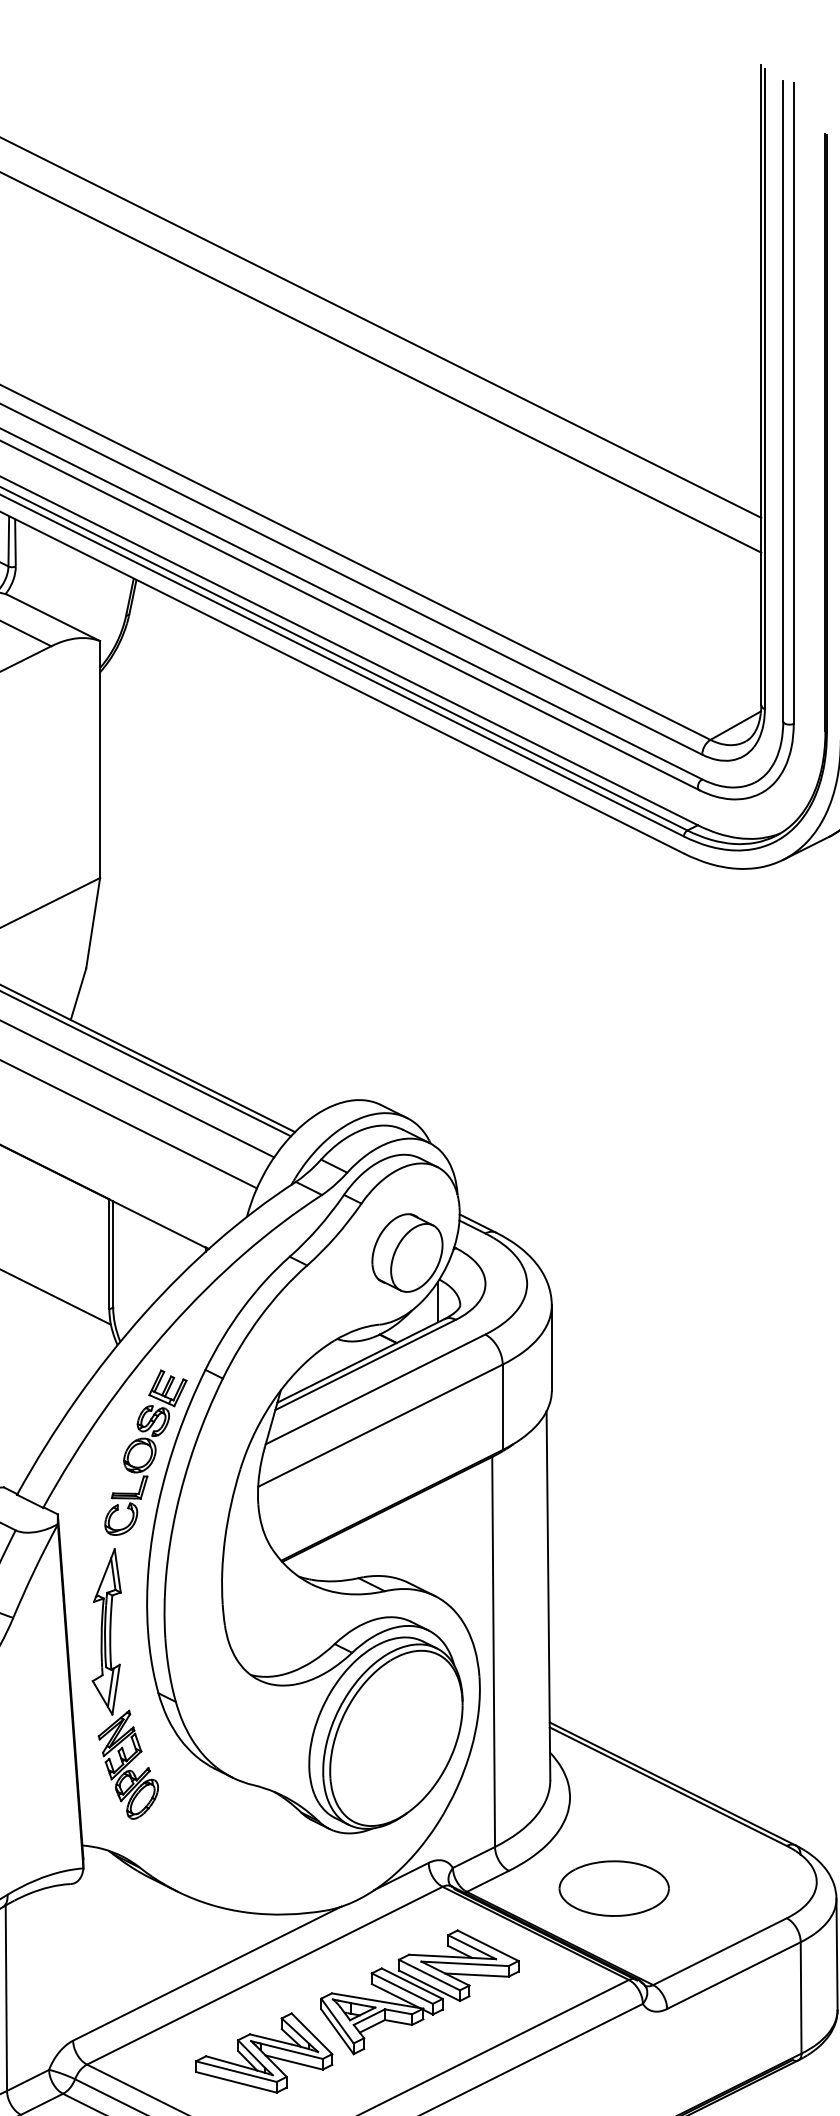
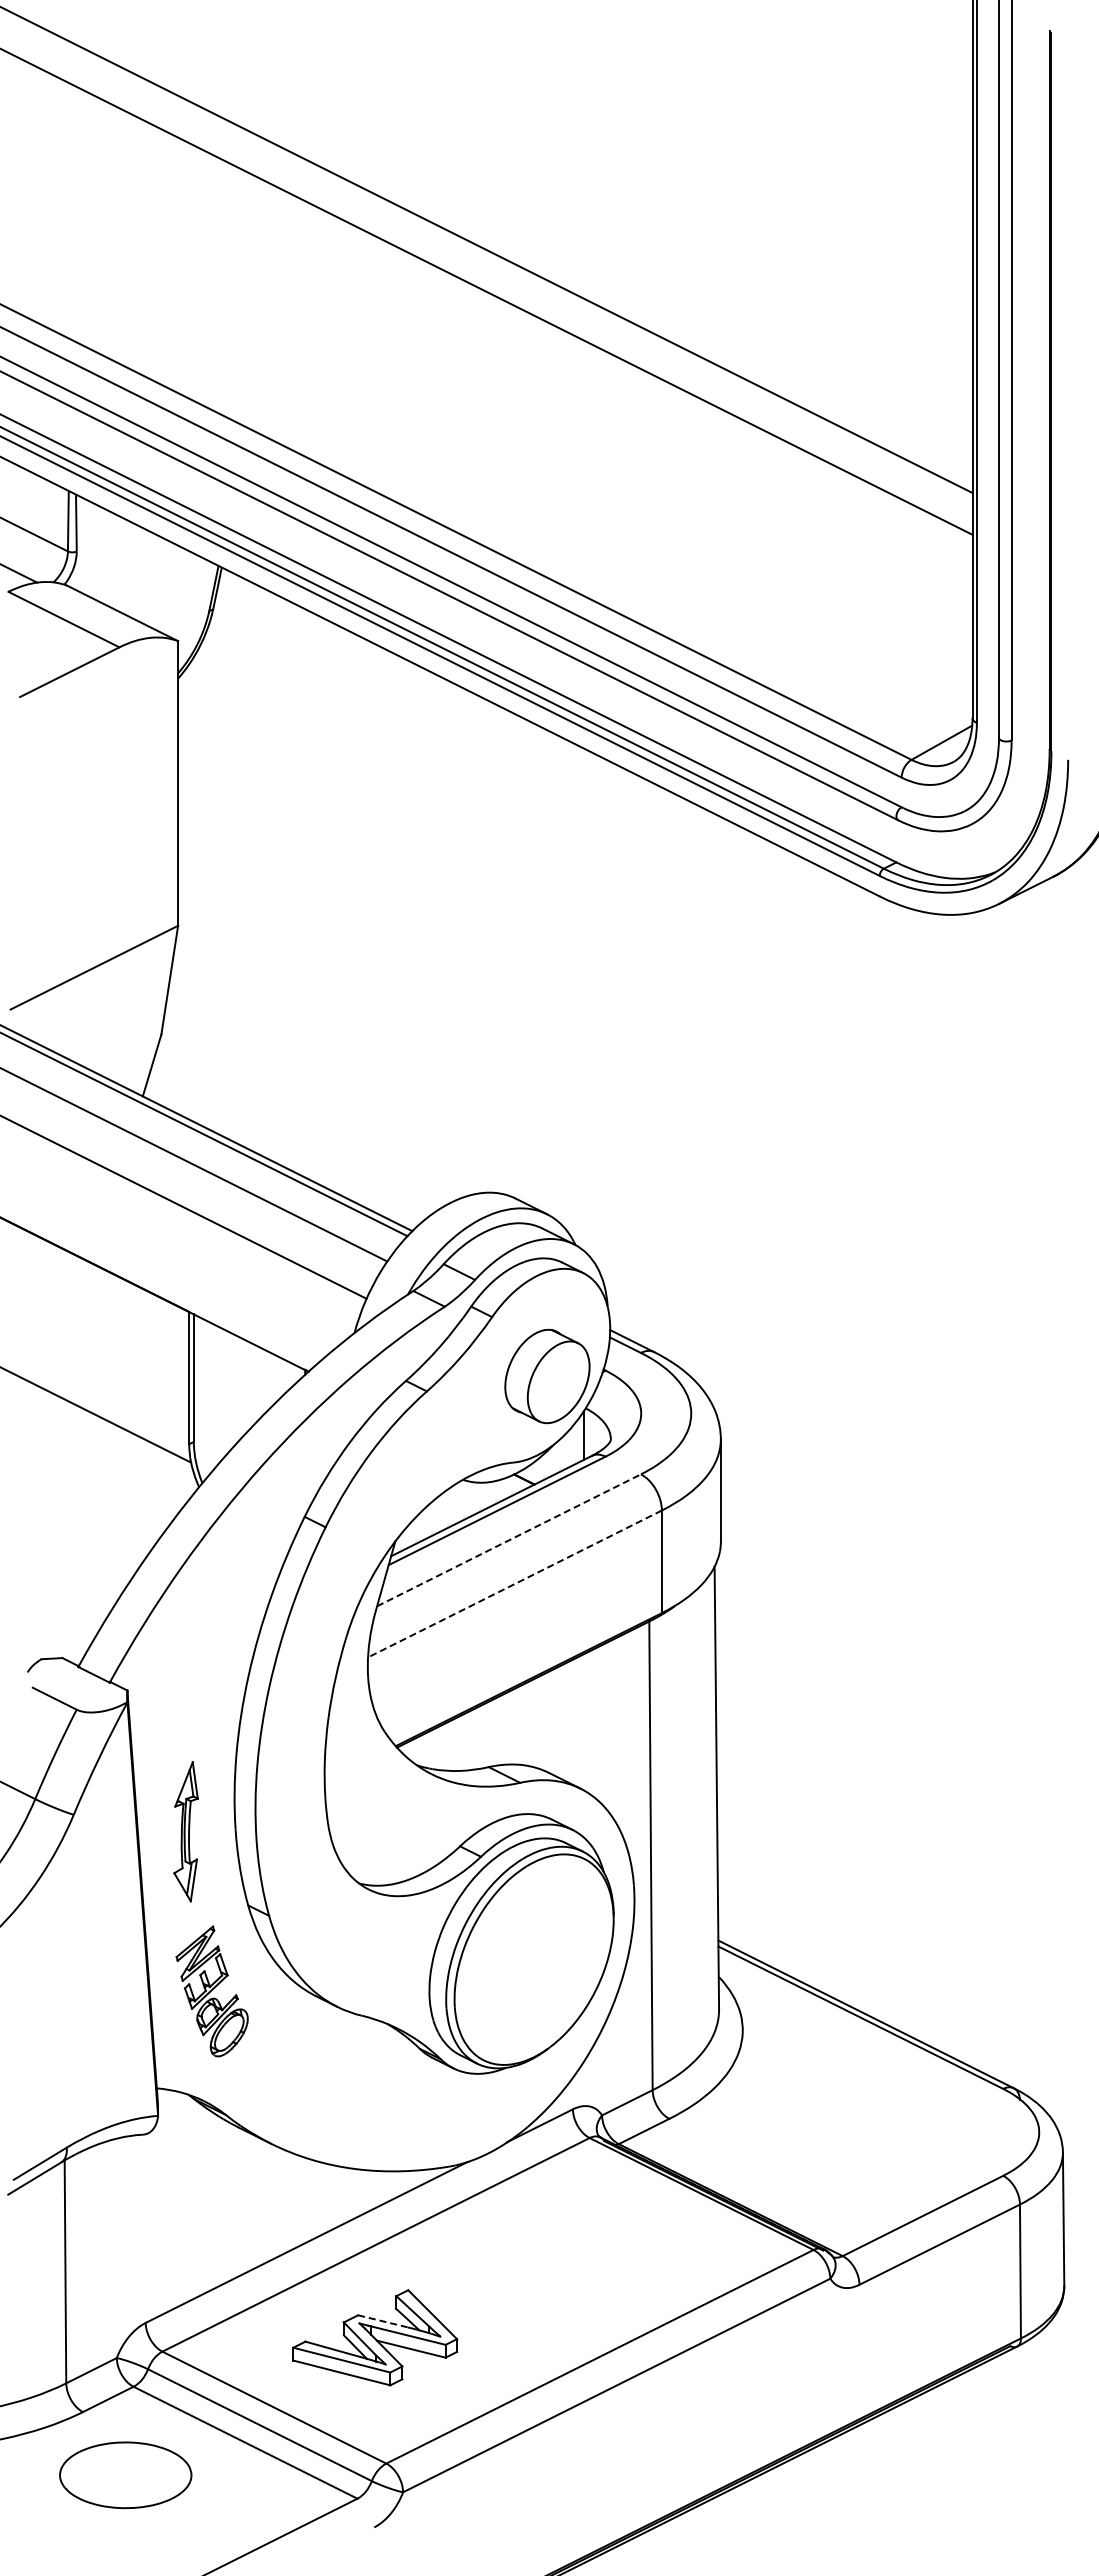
line: (375, 1389) -> (509, 1540), solid -> dashed
line: (380, 1426) -> (514, 1584), solid -> dashed
part: (145, 1452) -> (232, 1616), removed
part: (106, 1631) -> (185, 1831), size x0.7
part: (613, 1888) -> (795, 2139), removed
part: (420, 1992) -> (562, 2264), removed
line: (271, 2039) -> (383, 2321), solid -> dashed

